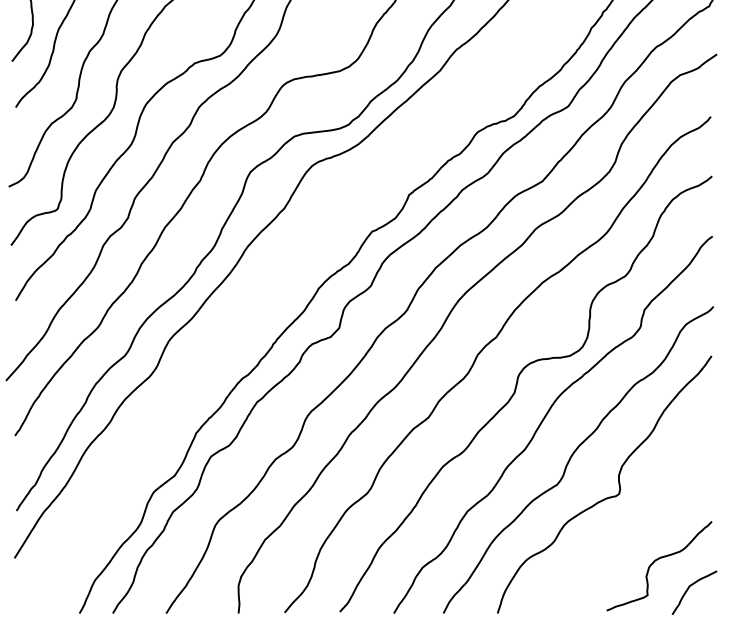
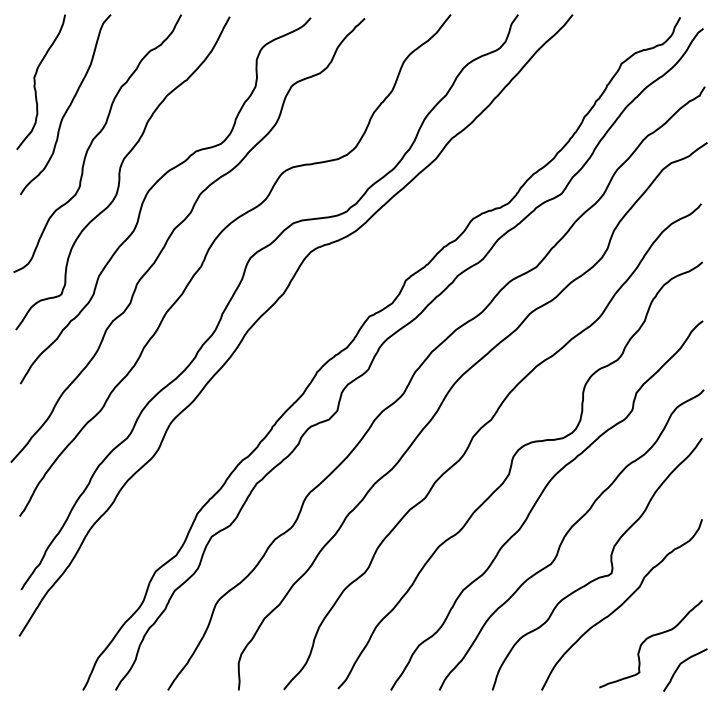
curve: (629, 525) -> (621, 604), added

